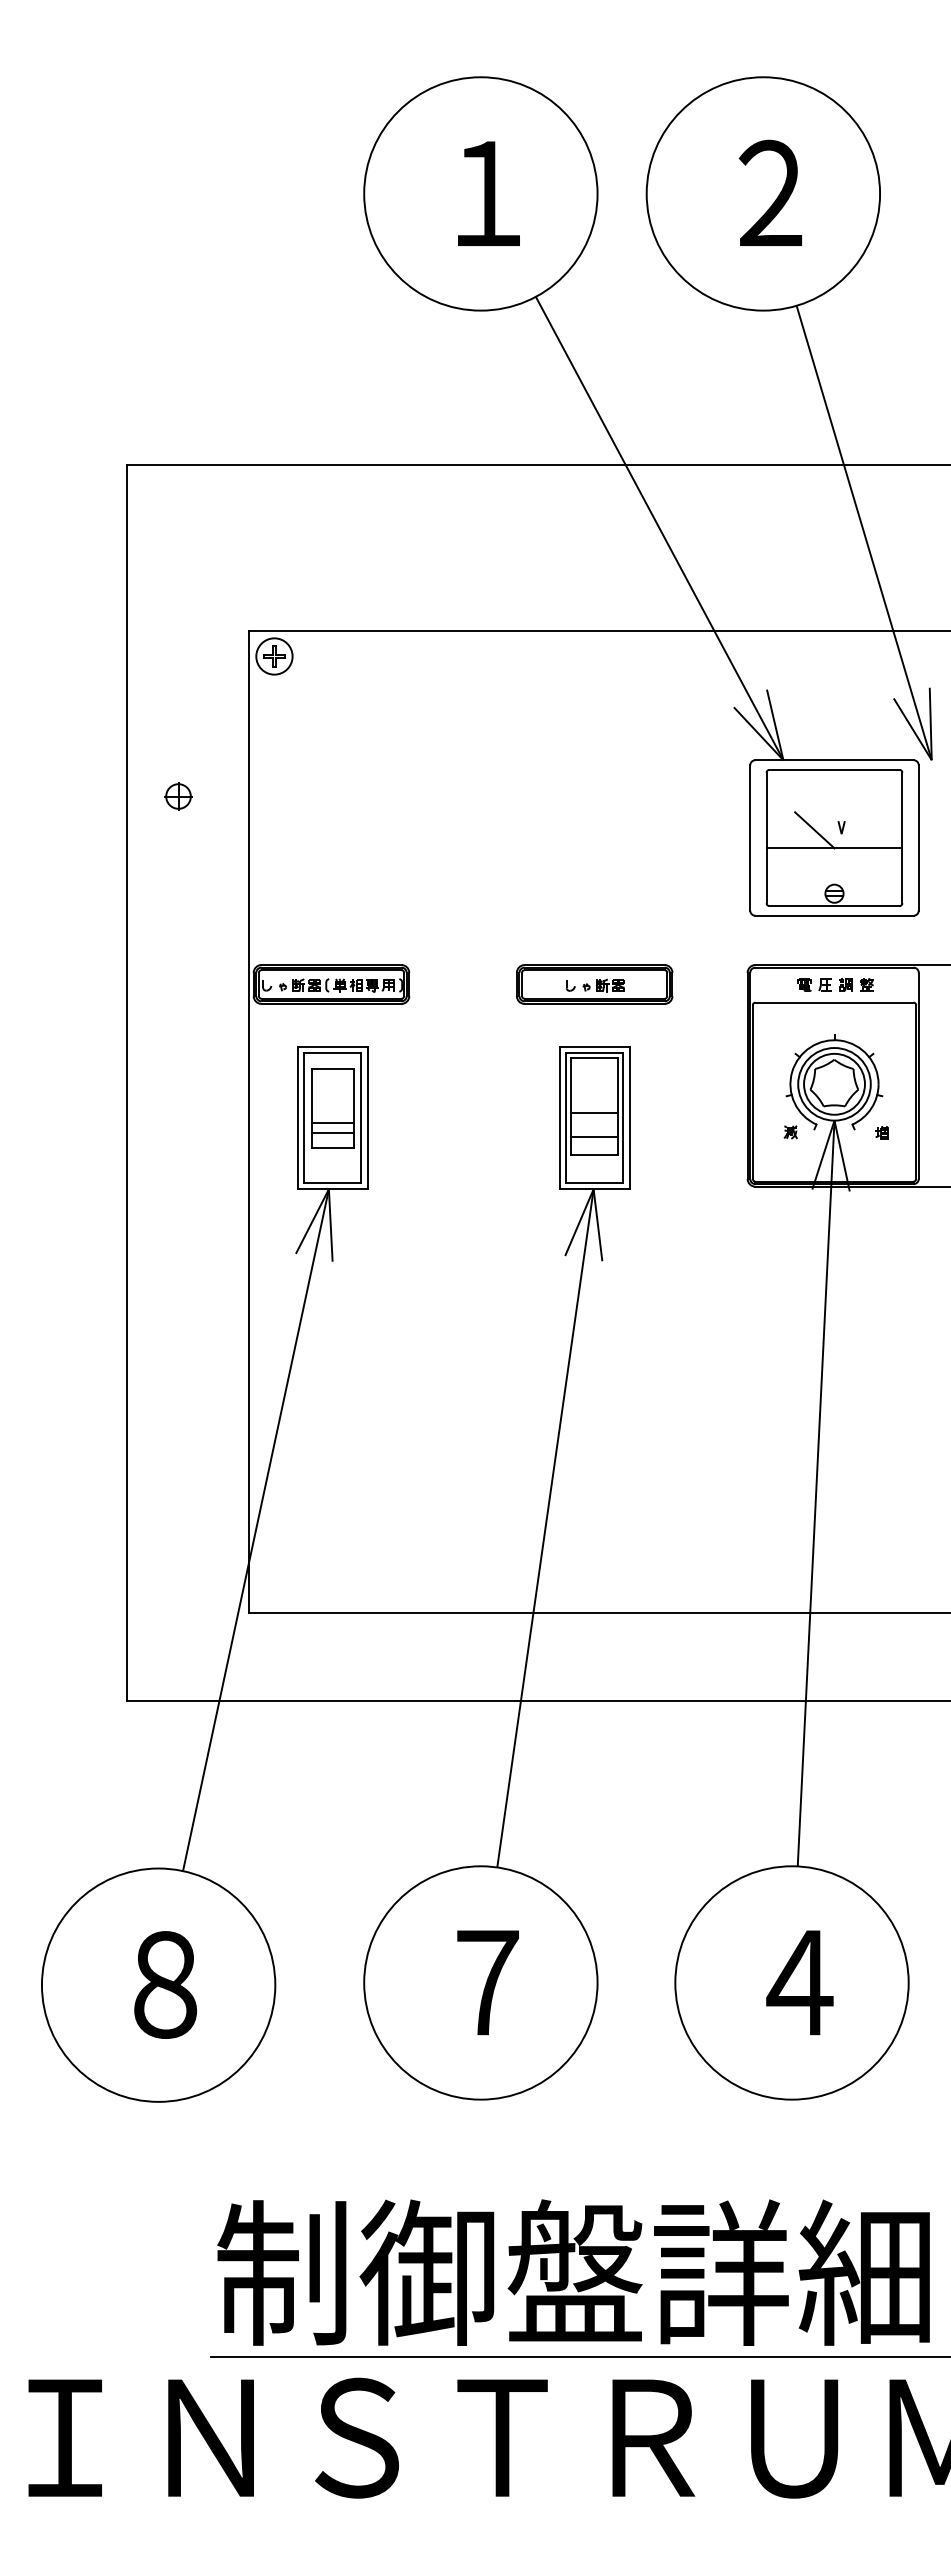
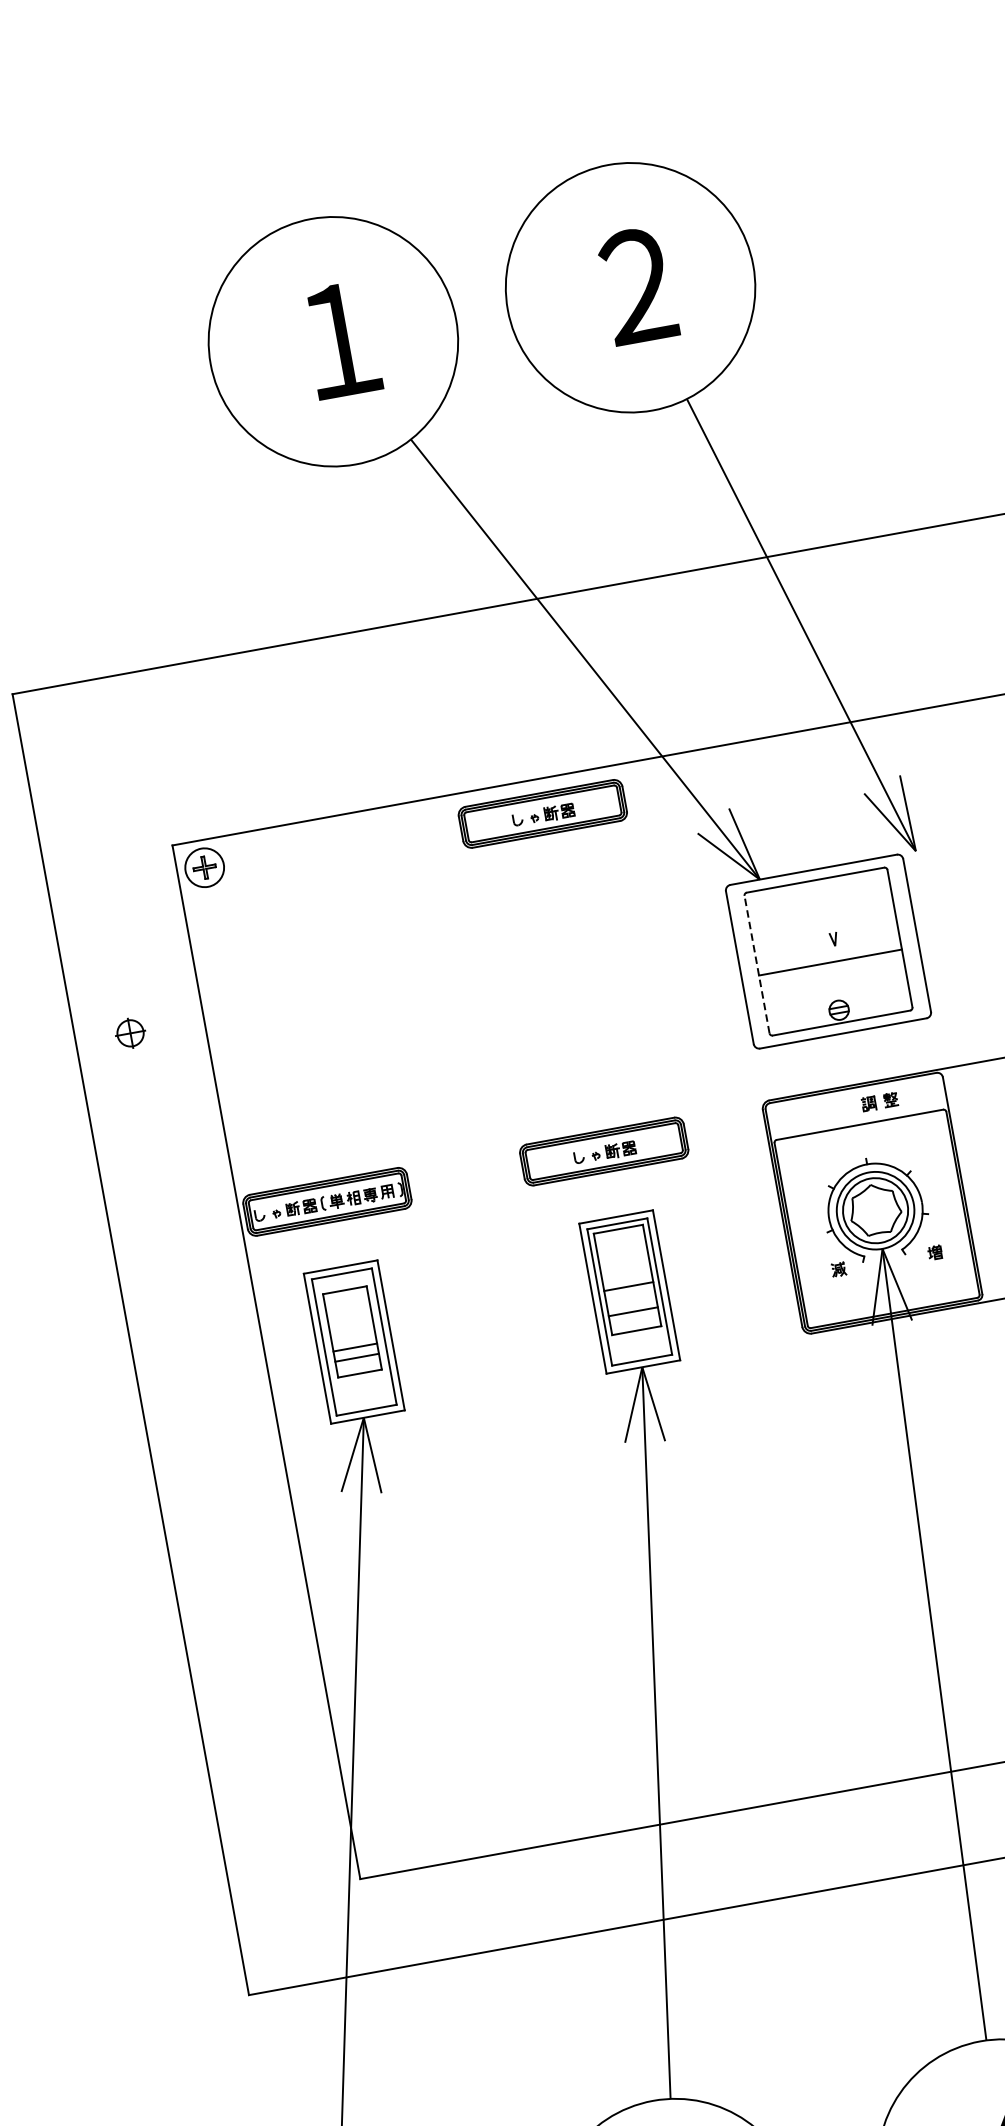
part: (594, 663) -> (542, 813), added
line: (814, 830) -> (806, 947), removed
line: (766, 837) -> (756, 964), solid -> dashed
part: (814, 984) -> (835, 1109), removed

